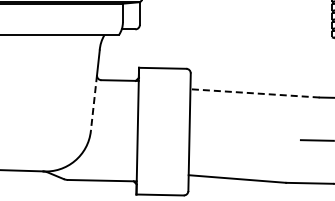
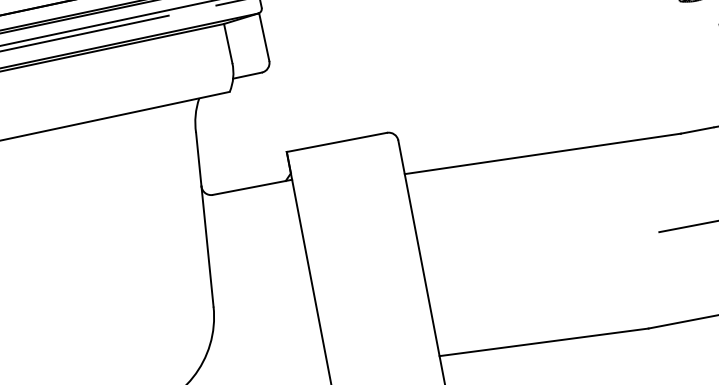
line: (255, 93) -> (543, 153), dashed -> solid
line: (93, 103) -> (206, 247), dashed -> solid

